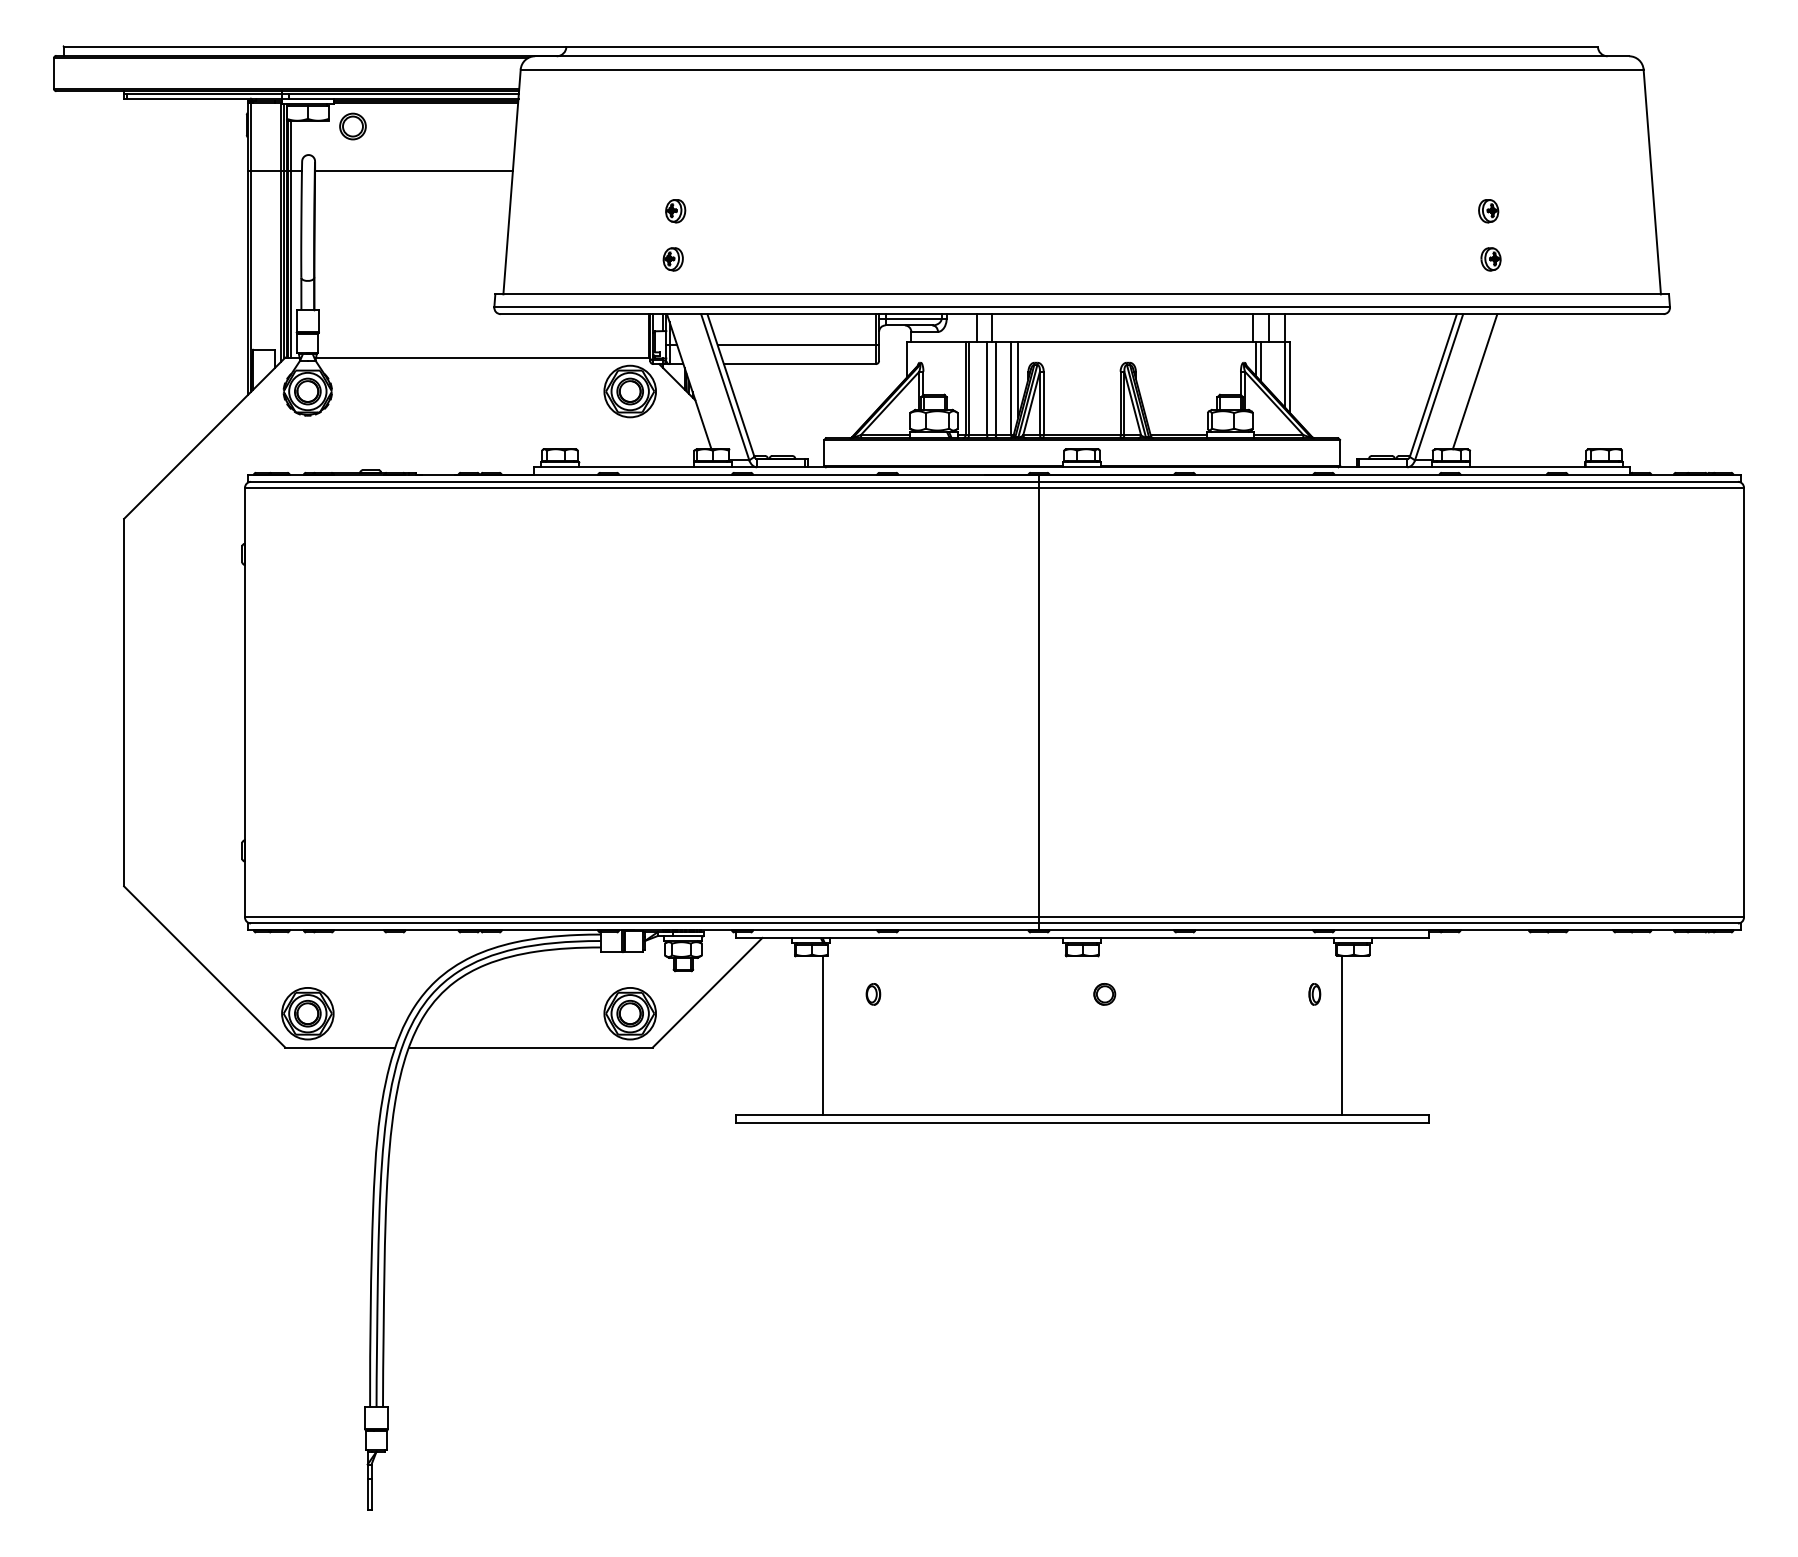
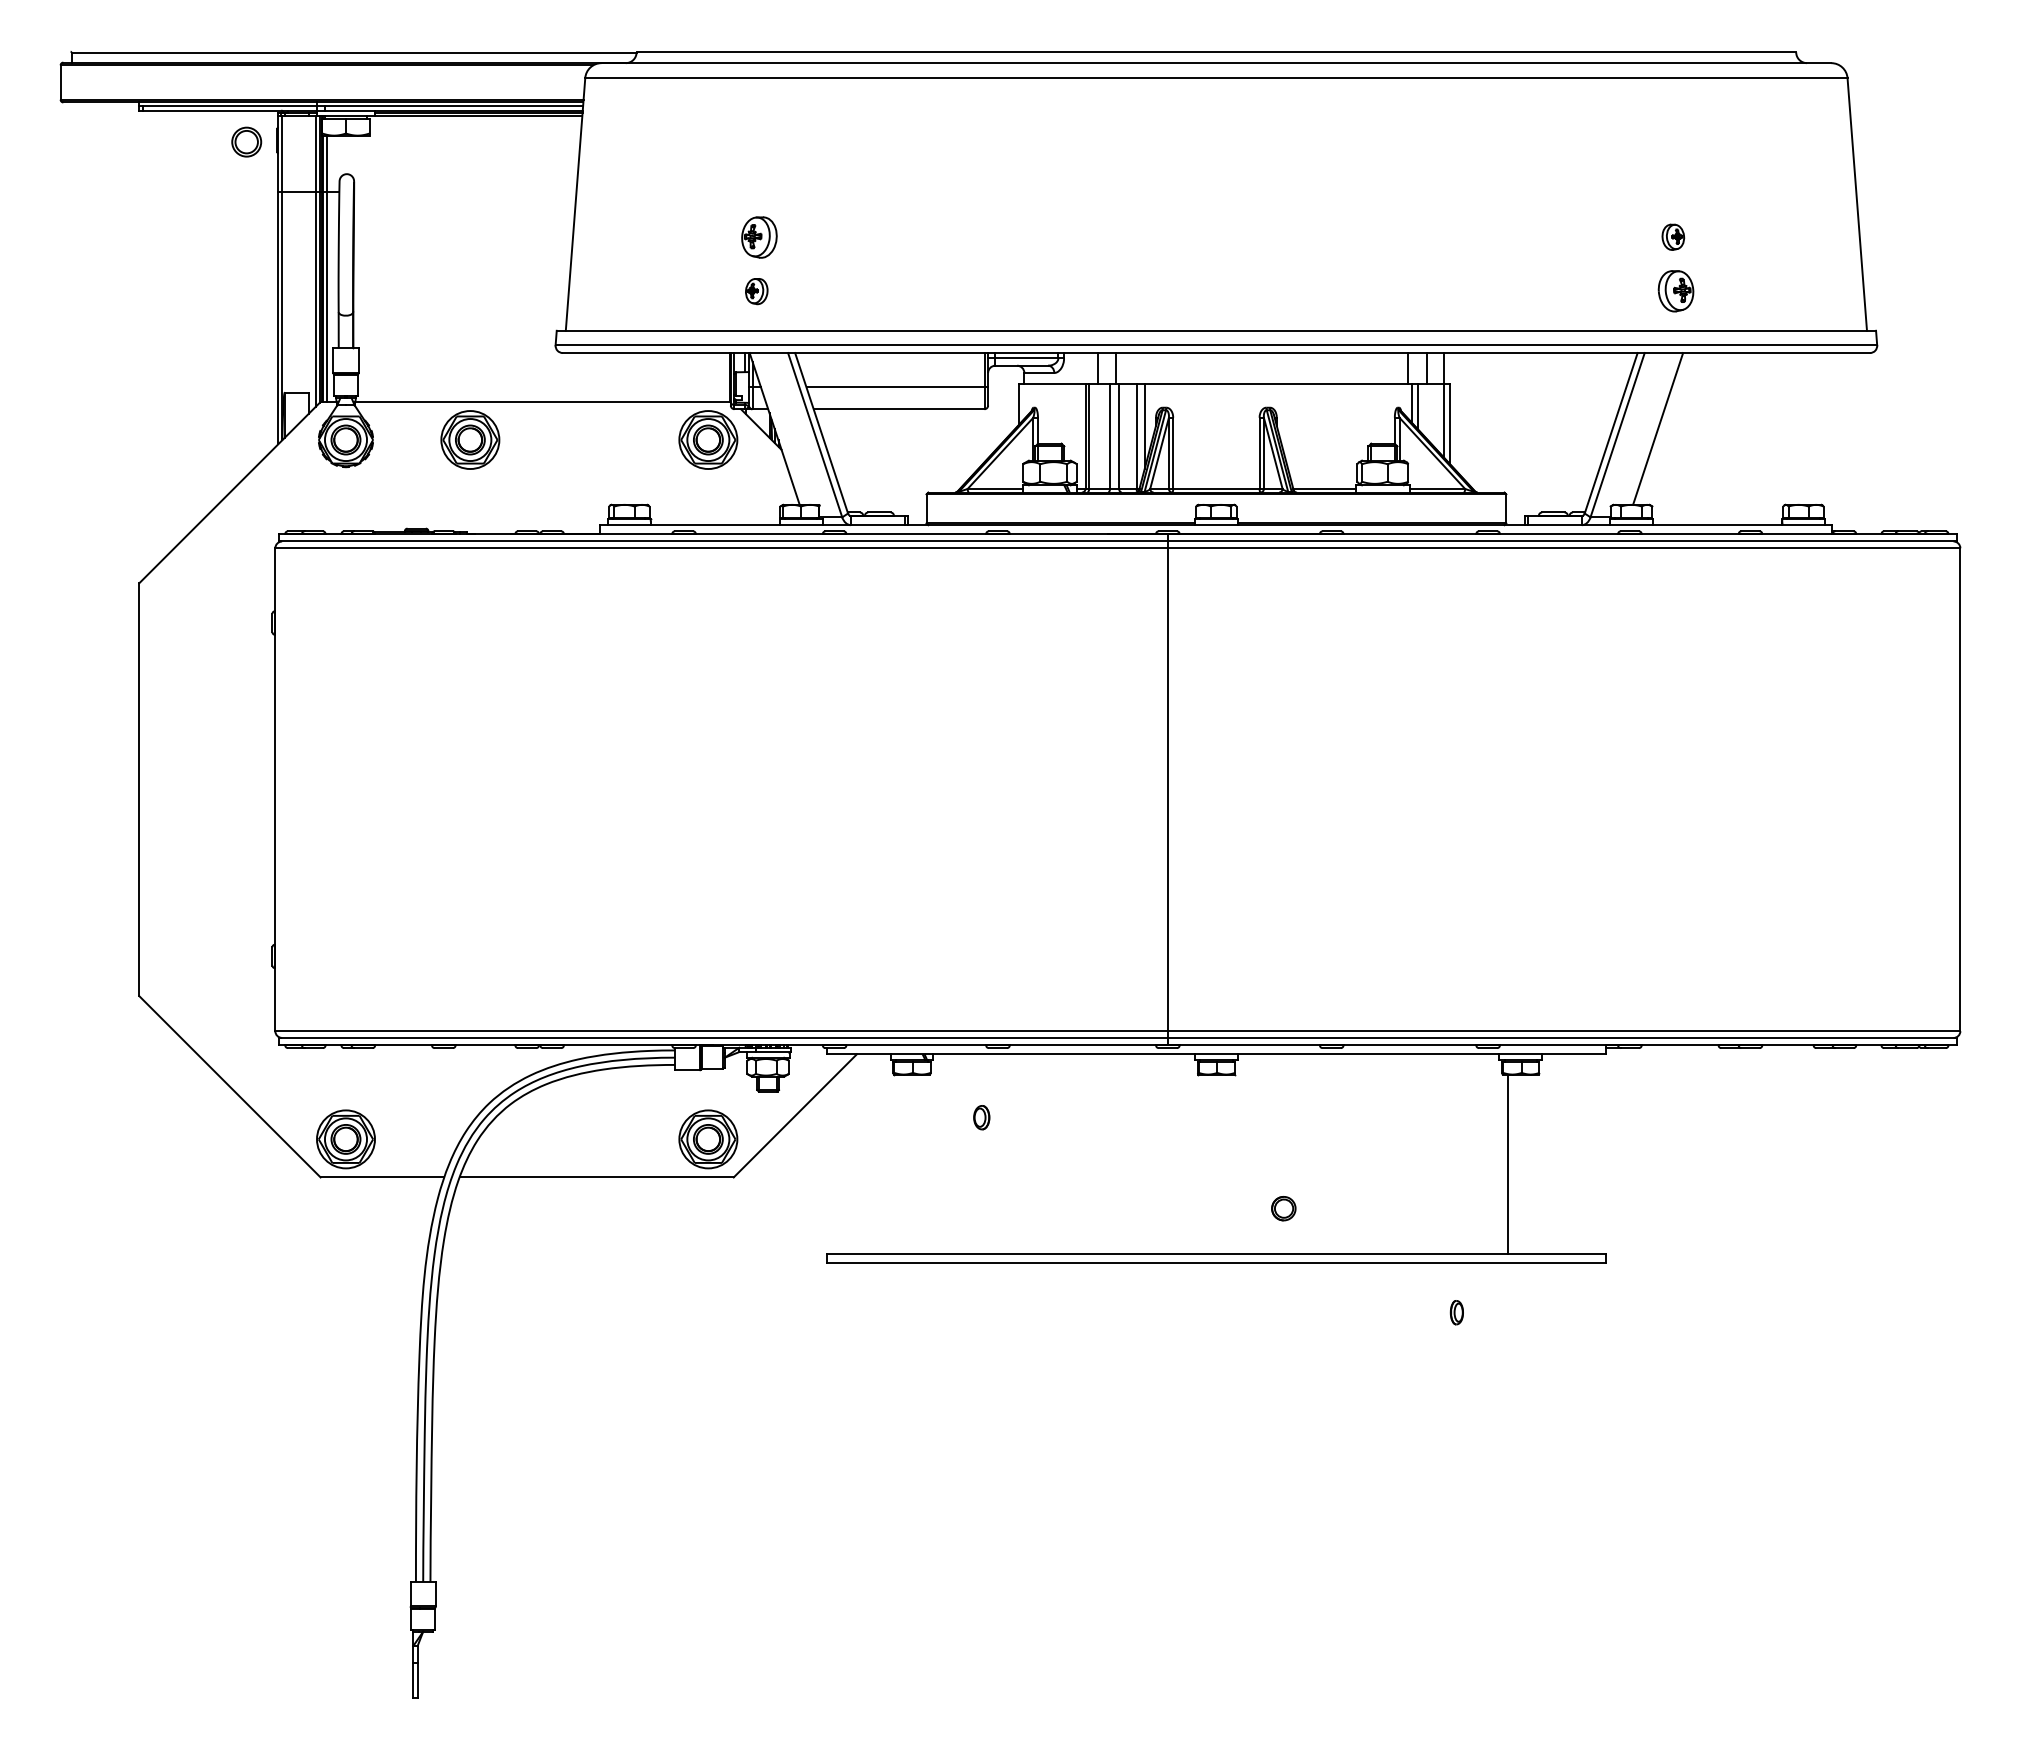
part: (352, 125) -> (246, 141), moved
line: (414, 170) -> (465, 191), removed
part: (675, 210) -> (759, 236), size x1.6
part: (1490, 259) -> (1675, 291), size x1.6
part: (418, 391) -> (470, 439), added
part: (1104, 994) -> (1283, 1208), moved
part: (1314, 994) -> (1456, 1312), moved
line: (822, 1035) -> (924, 1163), removed

